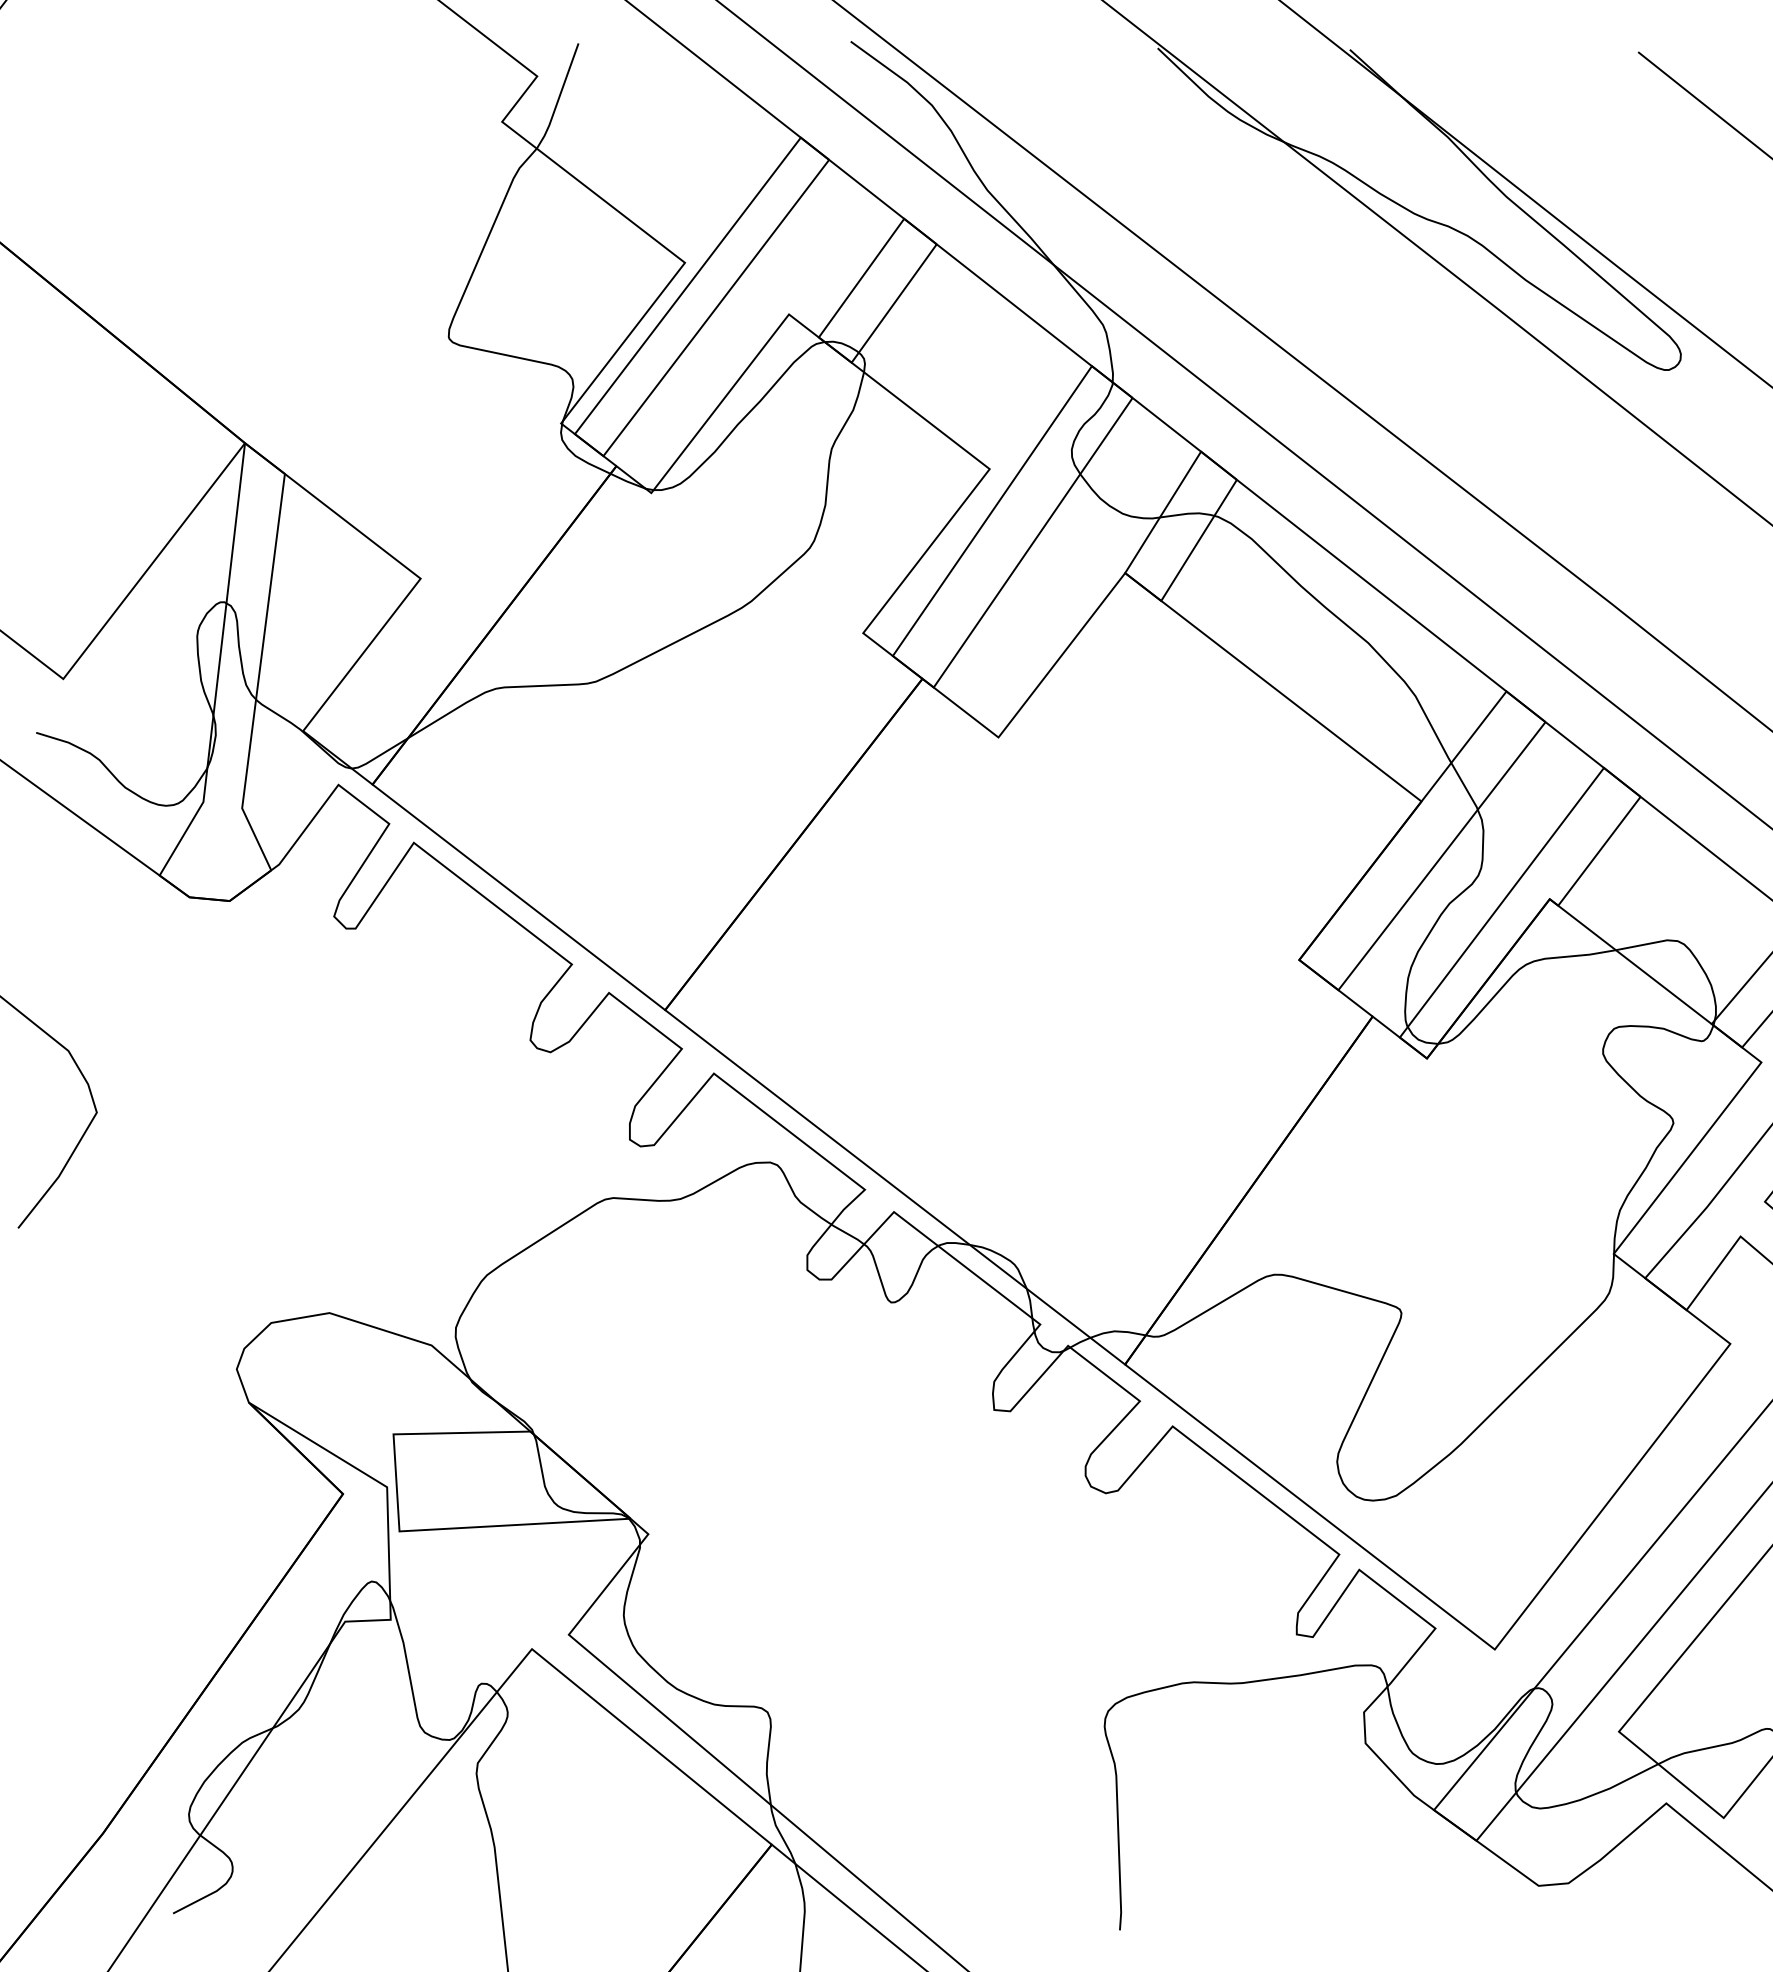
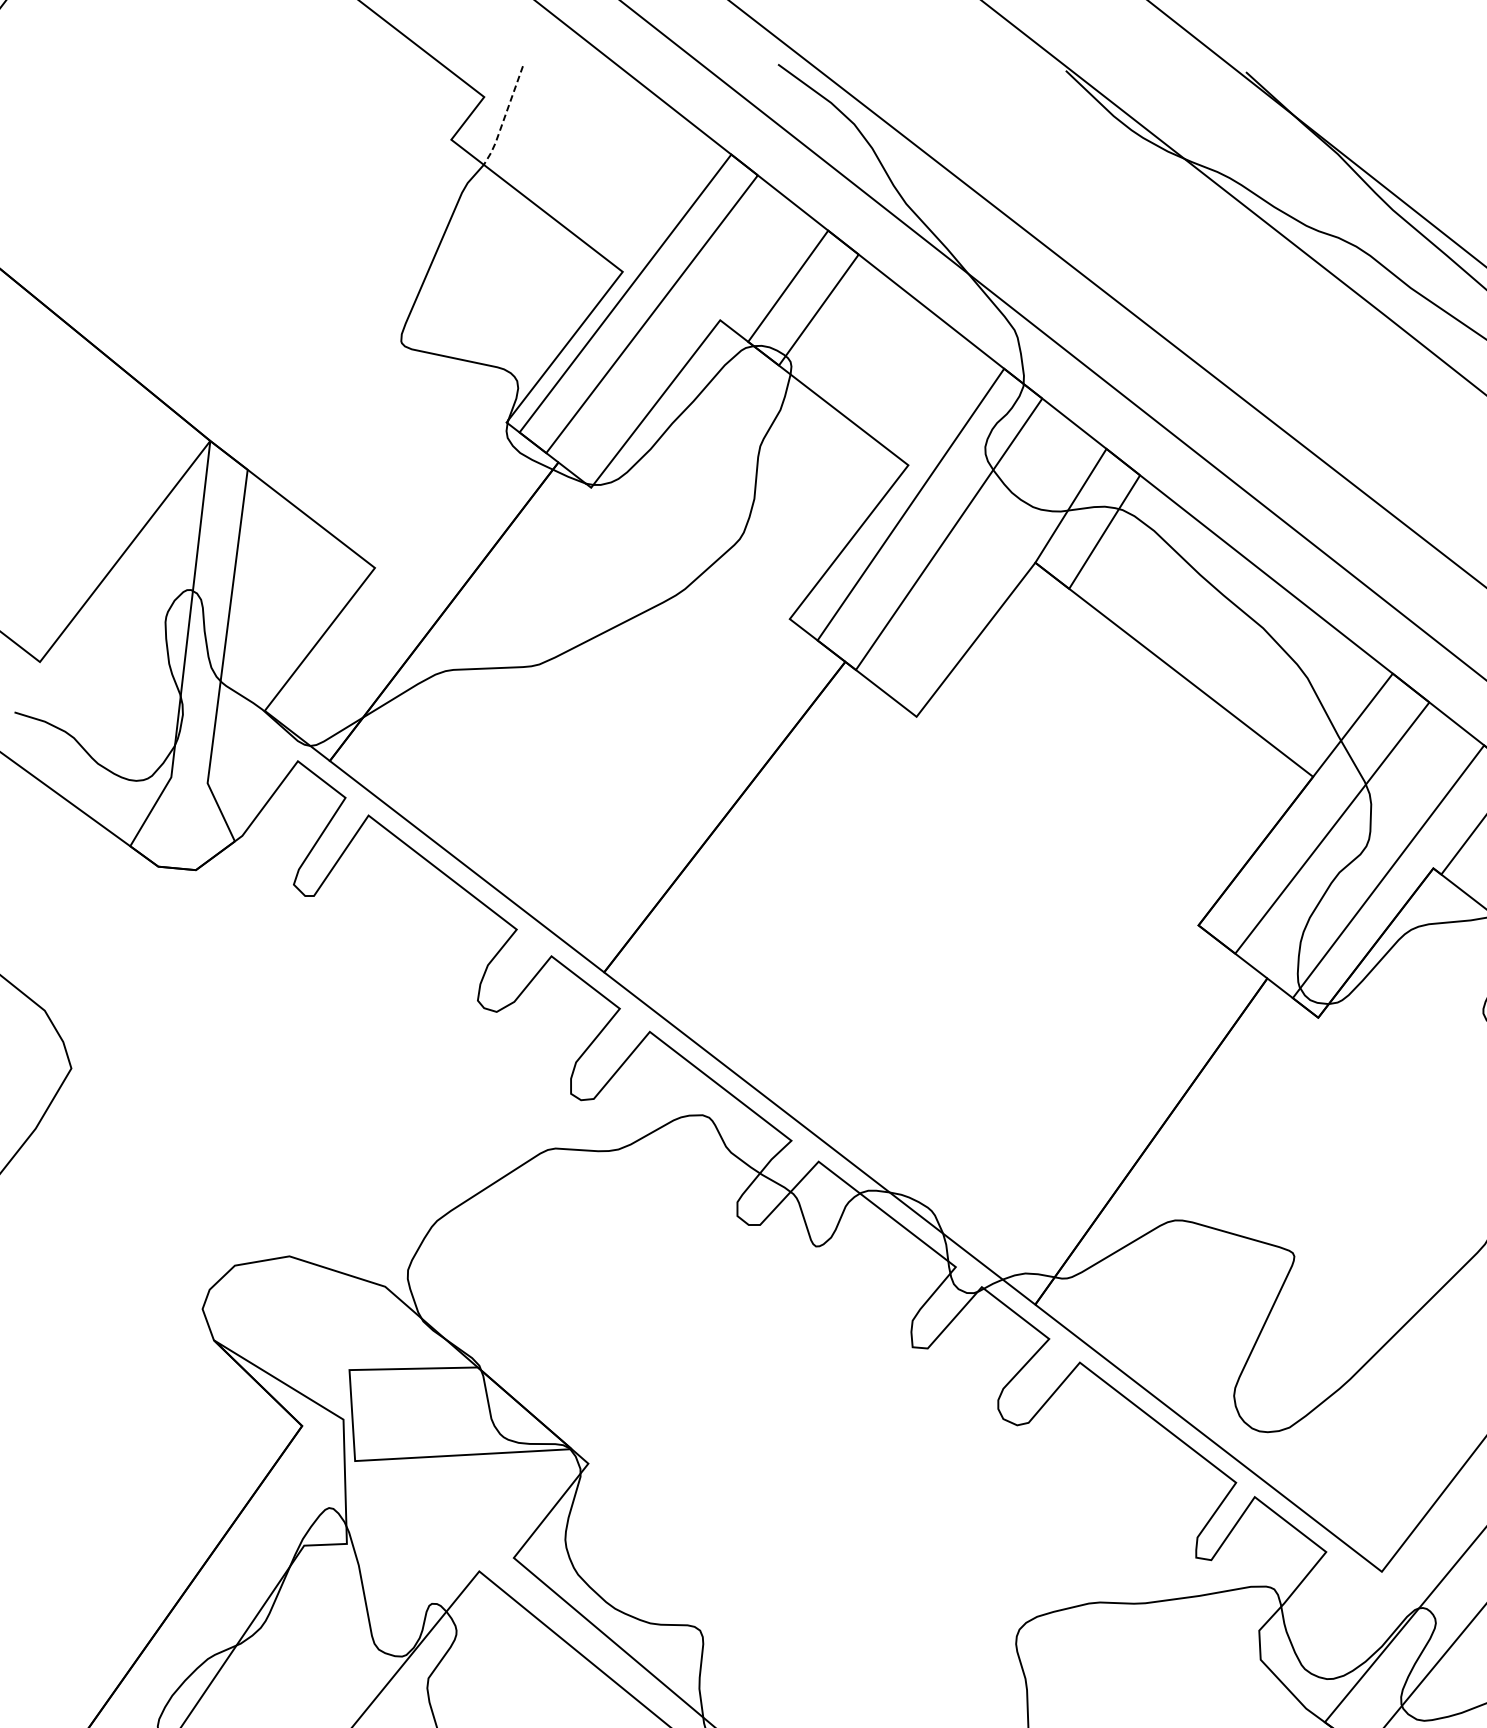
line: (559, 98) -> (505, 117), solid -> dashed

